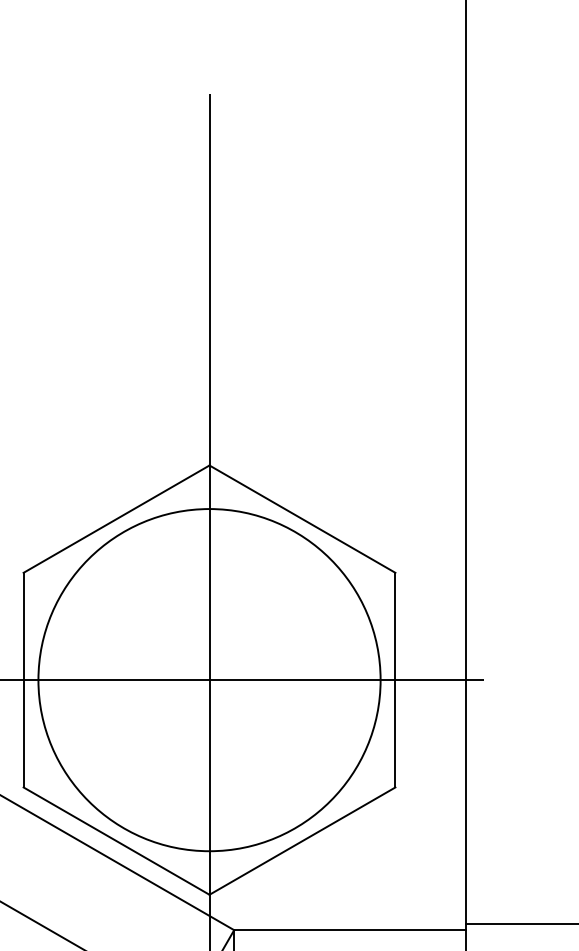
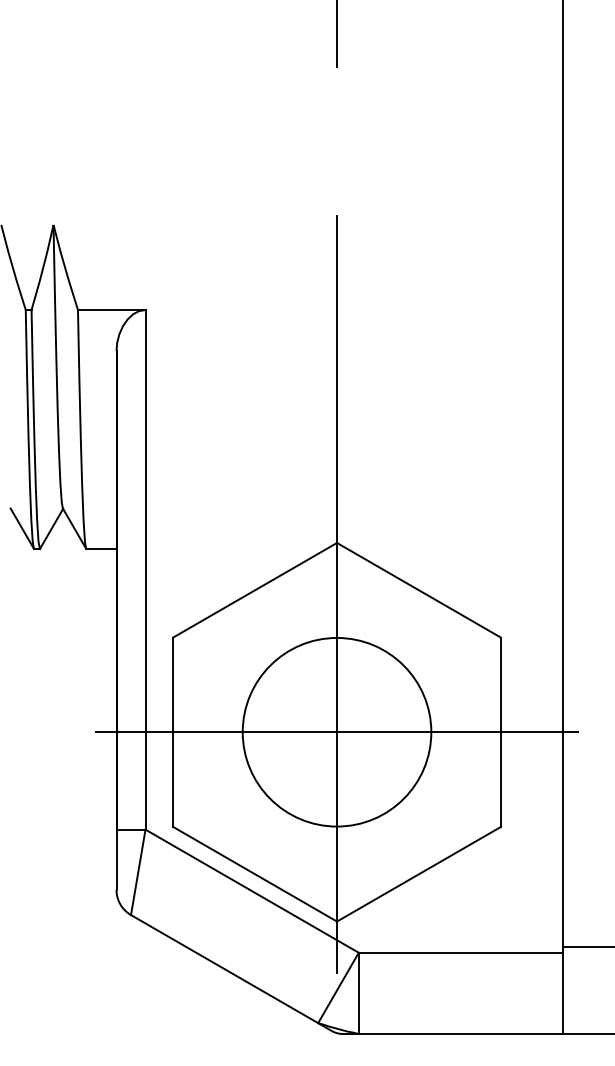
circle: (208, 679) -> (336, 731), size x0.62

